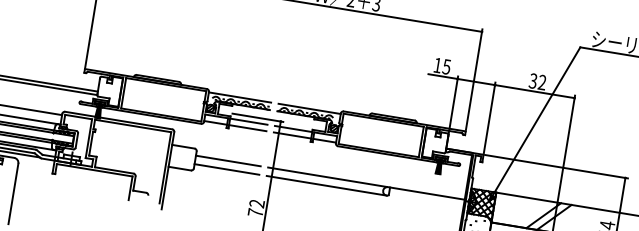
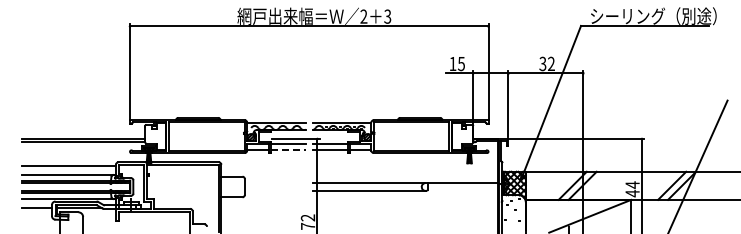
line: (248, 127) -> (288, 149), solid -> dashed
line: (227, 161) -> (274, 183), removed
line: (226, 168) -> (274, 190), removed

